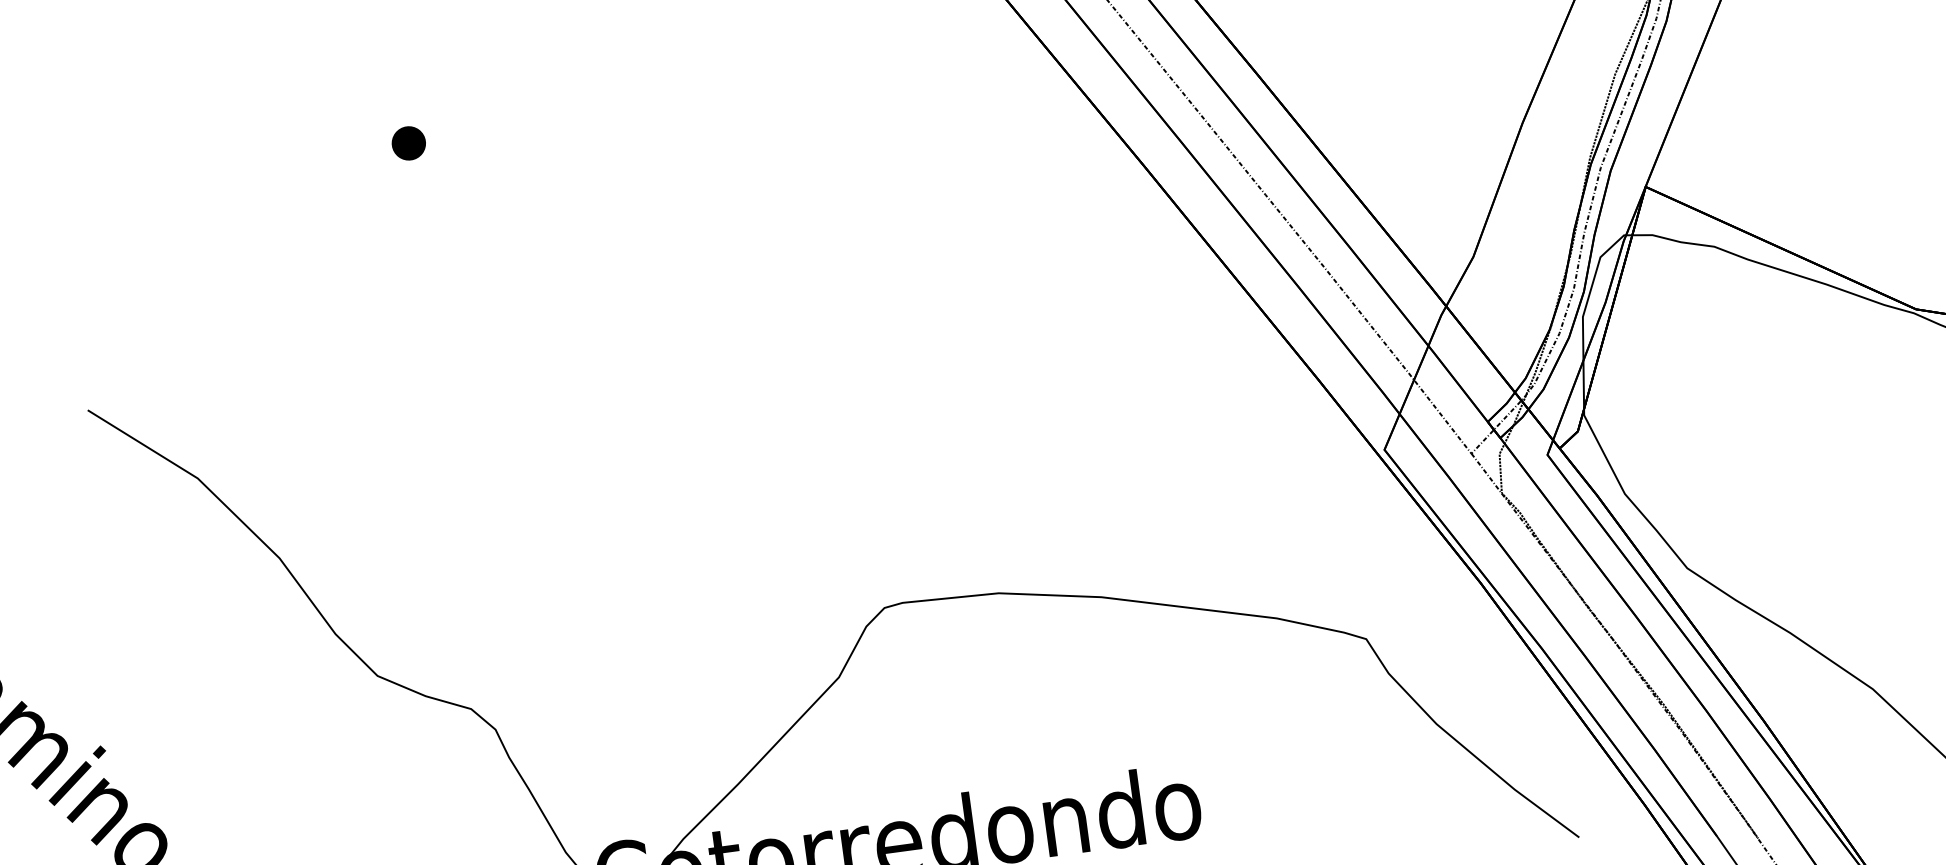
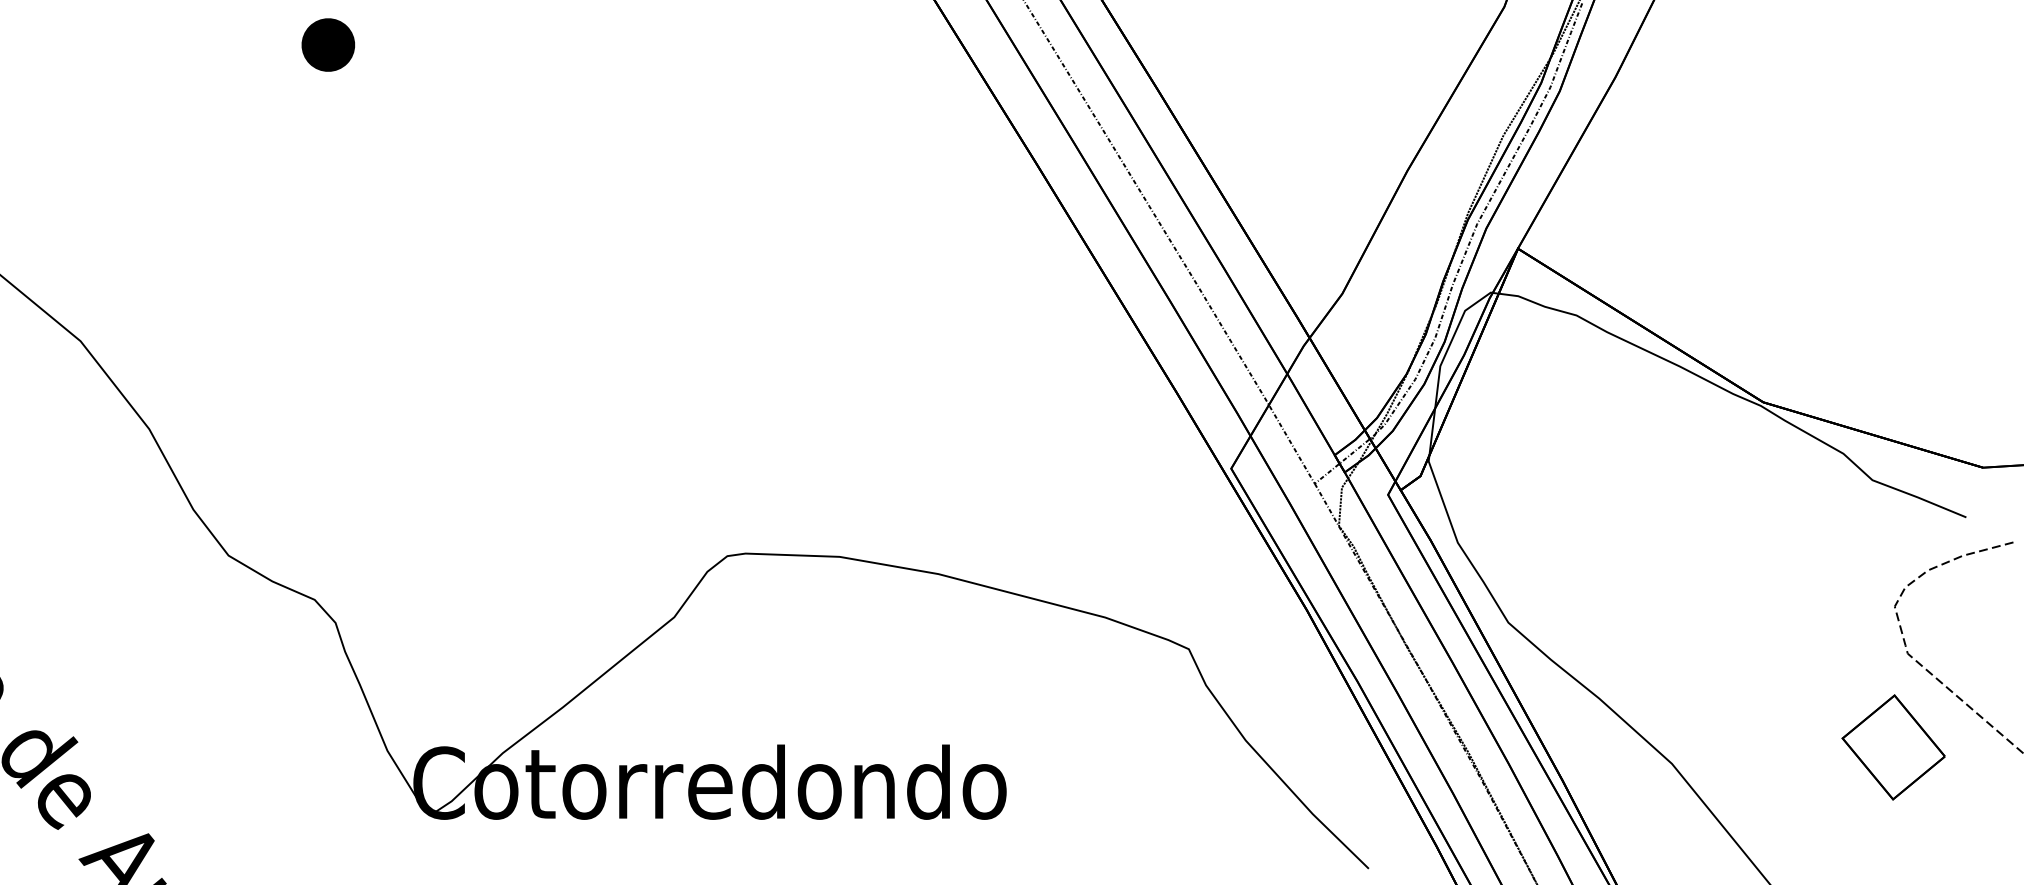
part: (408, 142) -> (328, 44), size x1.6

